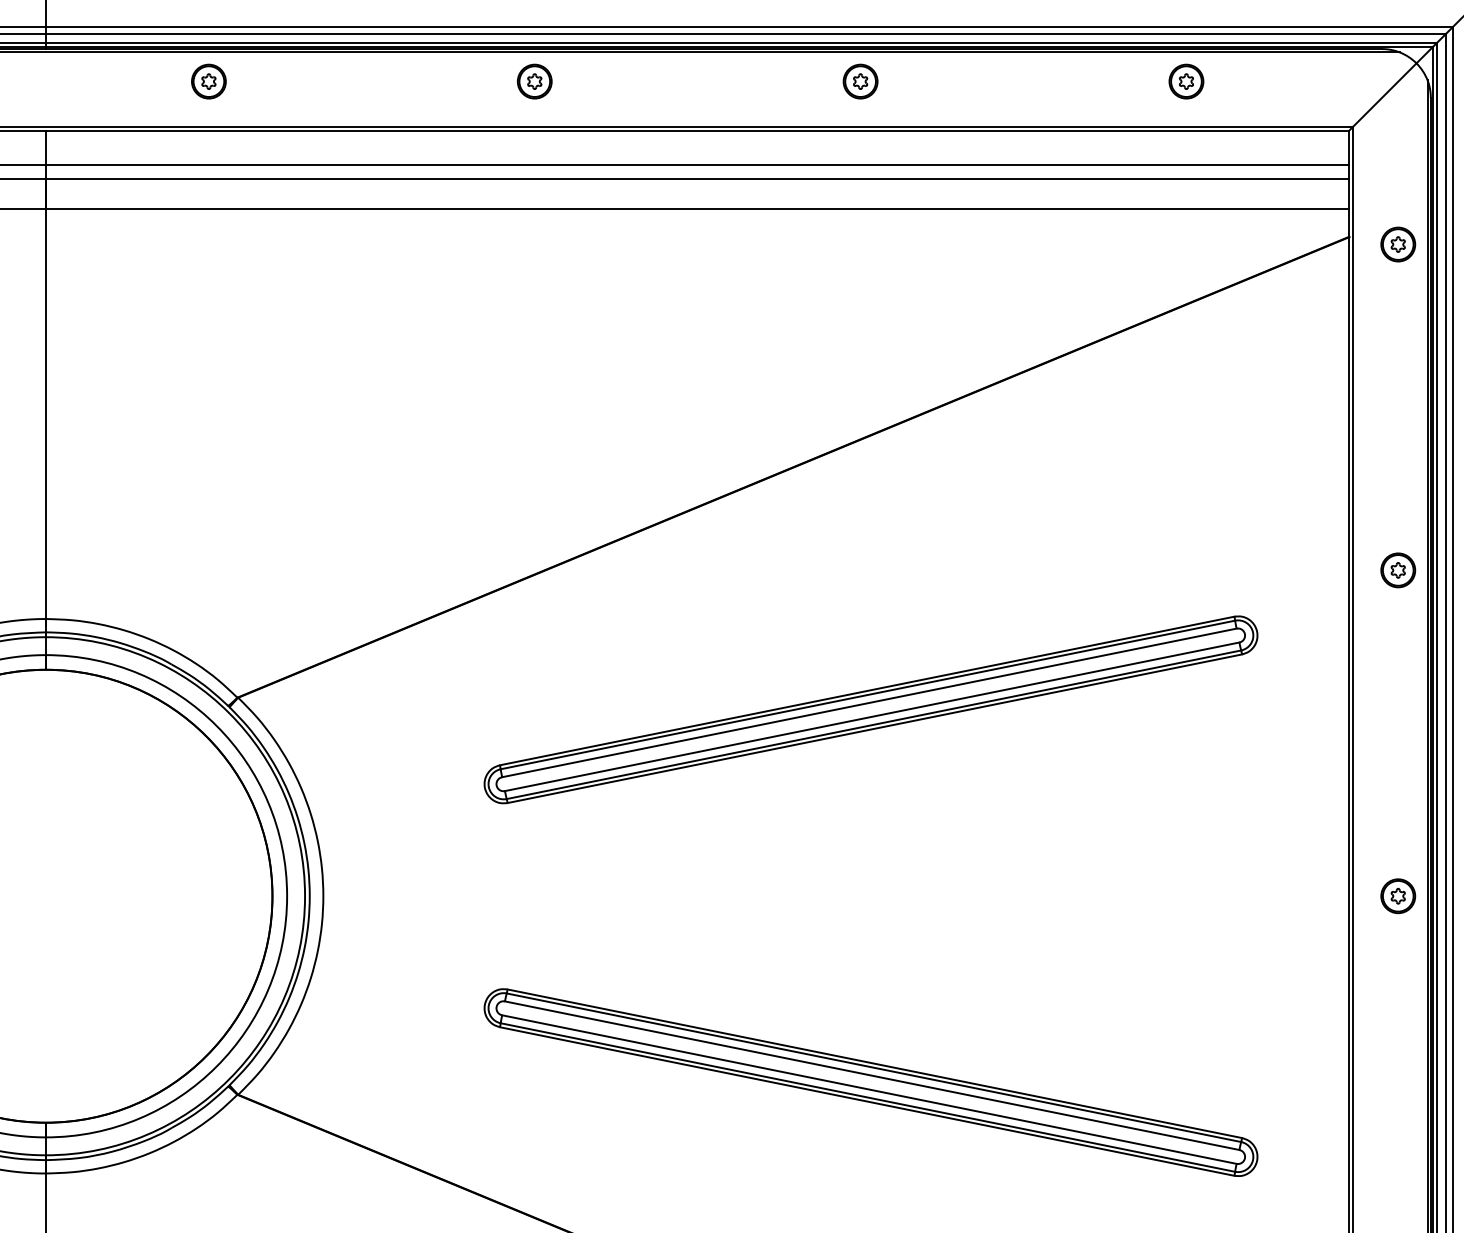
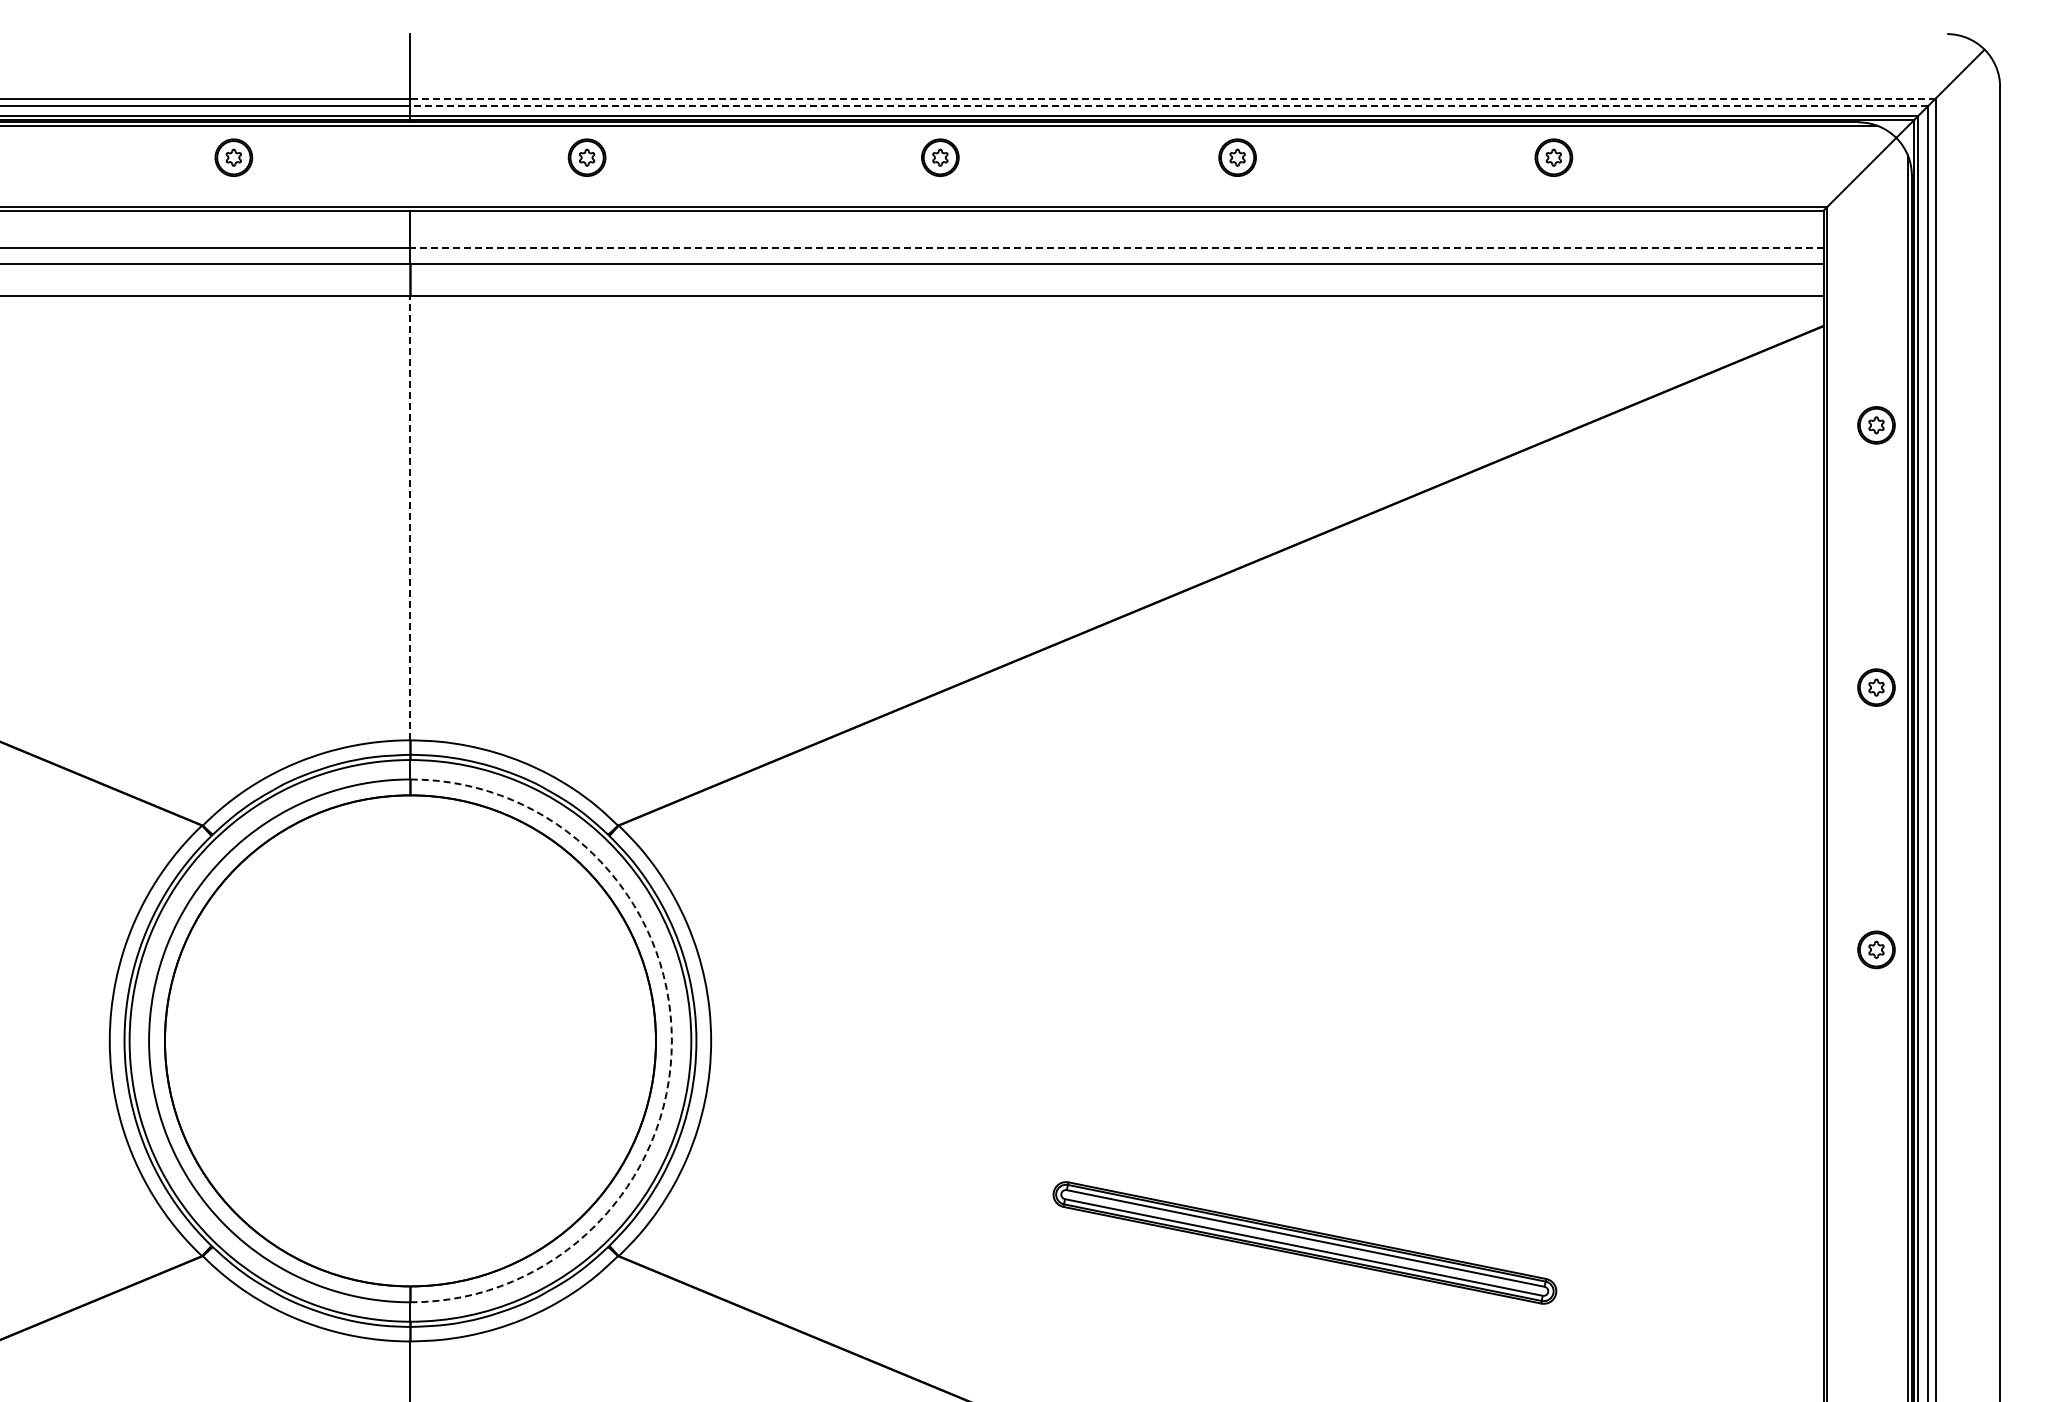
line: (749, 26) -> (1173, 98), solid -> dashed
line: (746, 34) -> (1169, 106), solid -> dashed
part: (860, 81) -> (1237, 157), moved
part: (1186, 81) -> (1553, 157), moved
line: (697, 164) -> (1116, 247), solid -> dashed
part: (1398, 244) -> (1876, 425), moved
line: (46, 413) -> (410, 517), solid -> dashed
part: (870, 709) -> (1304, 838), removed
arc: (286, 895) -> (671, 1040), solid -> dashed
part: (1398, 895) -> (1876, 949), moved
part: (870, 1082) -> (1304, 1242), size x0.6

